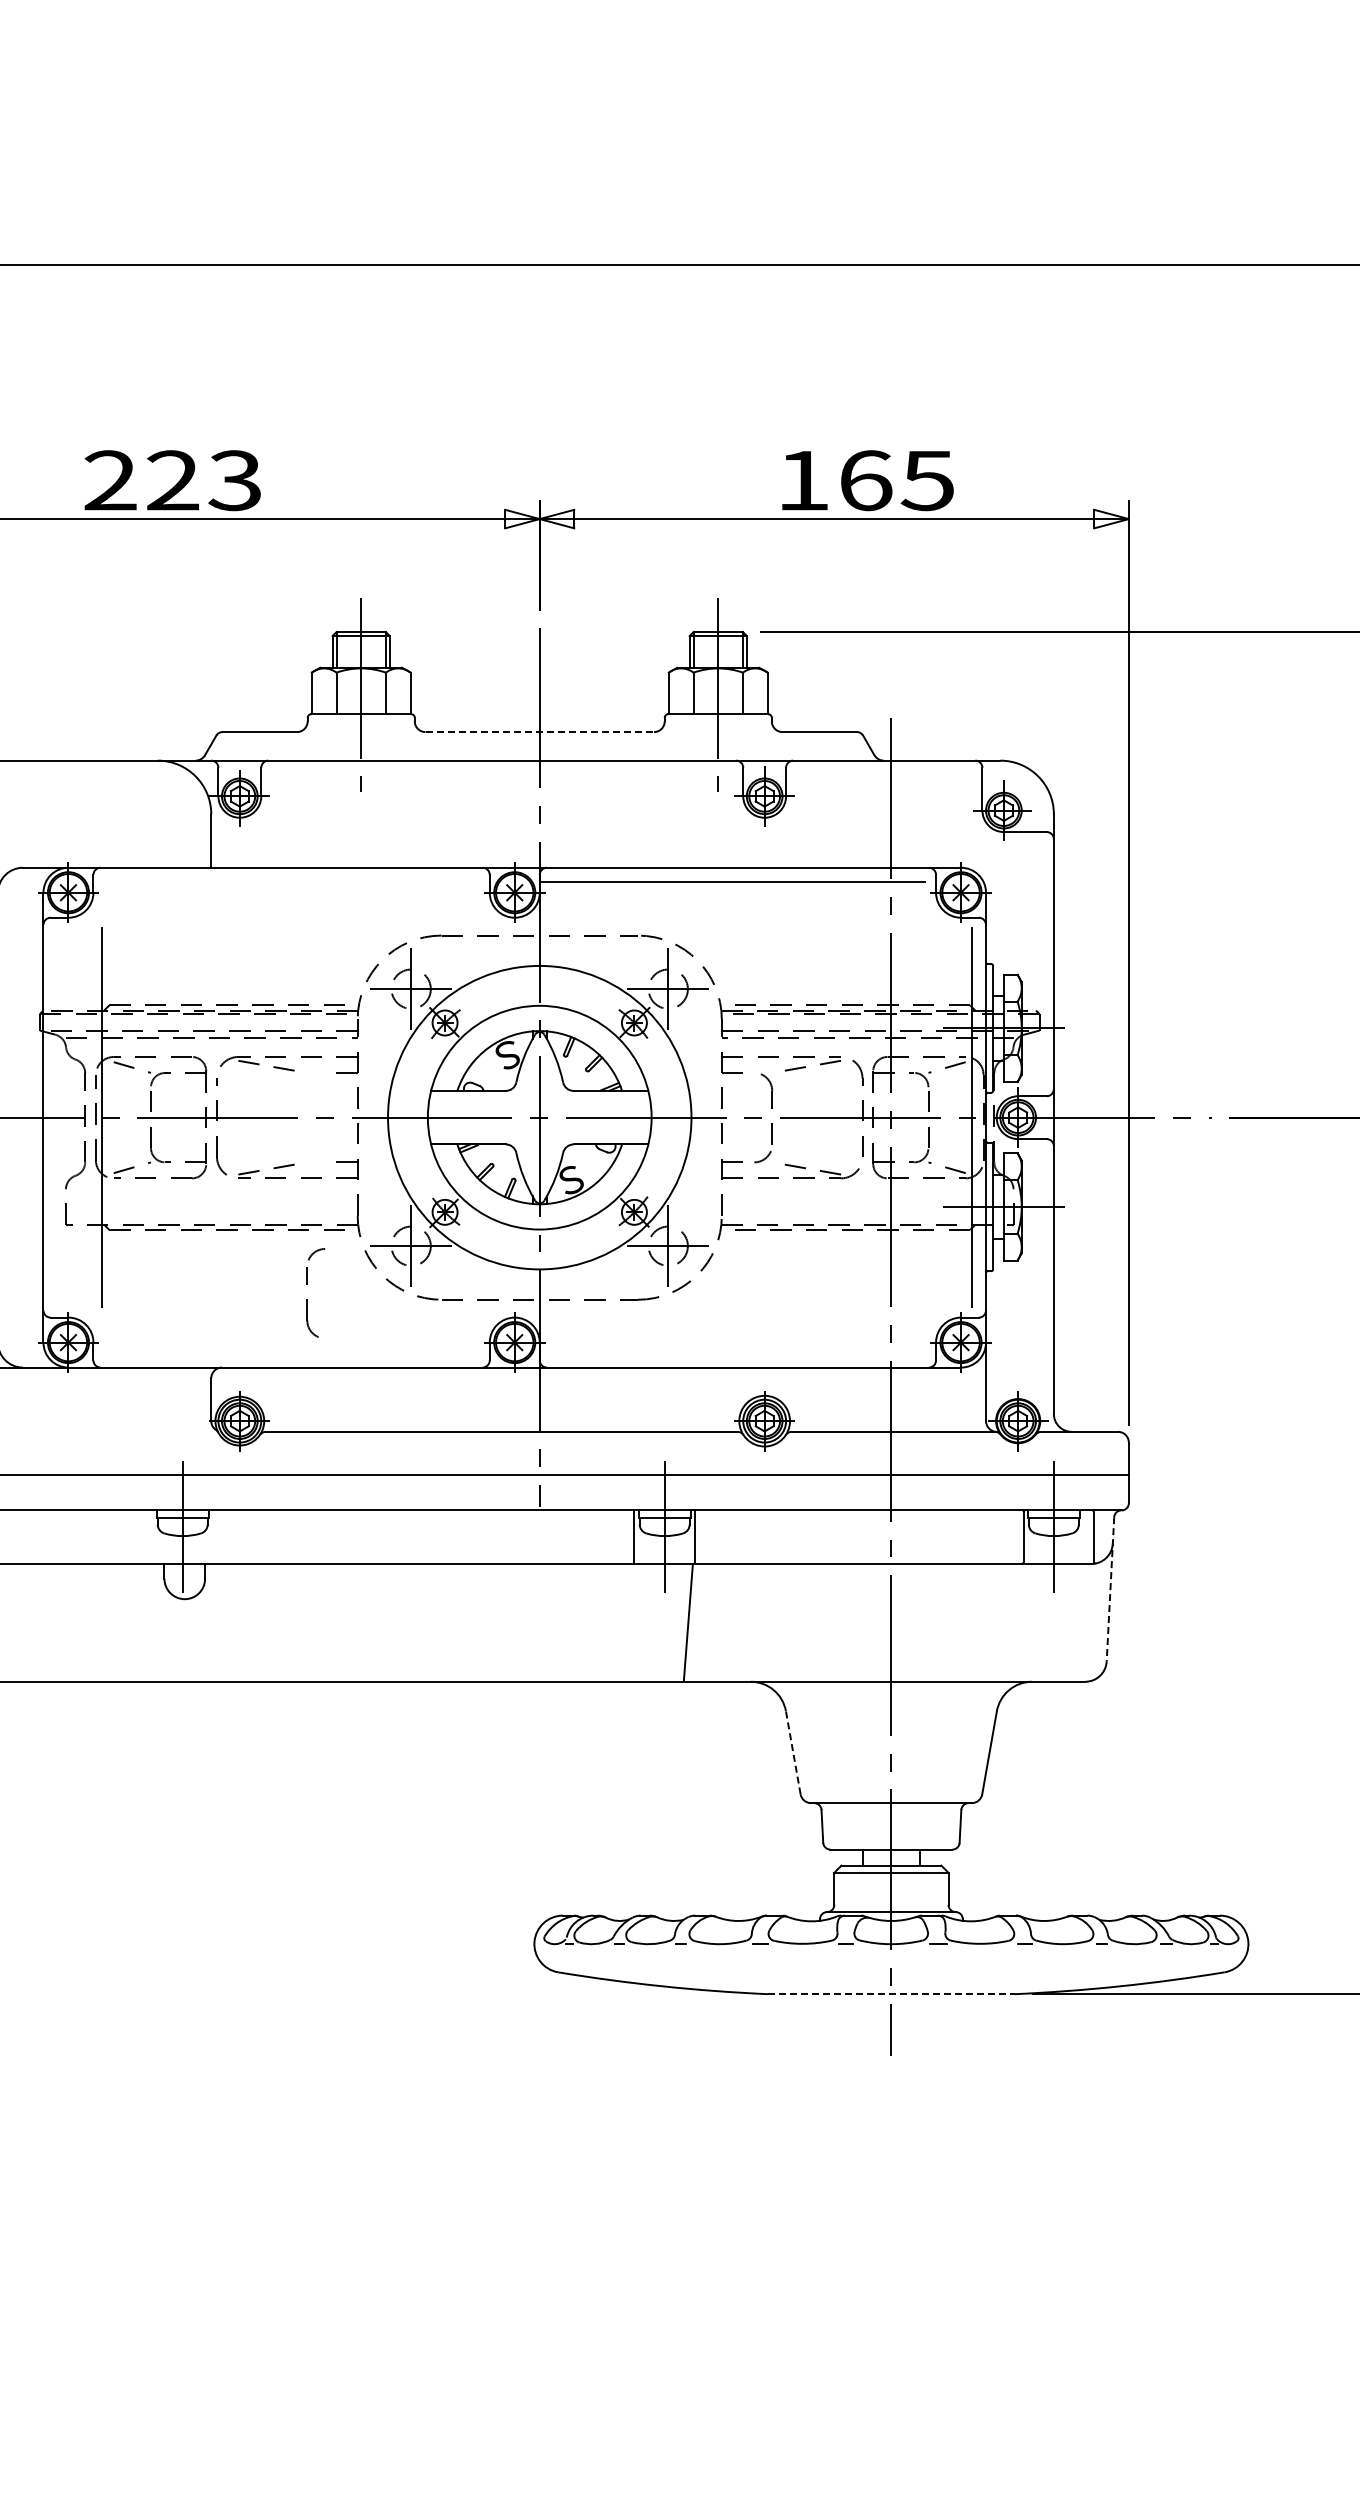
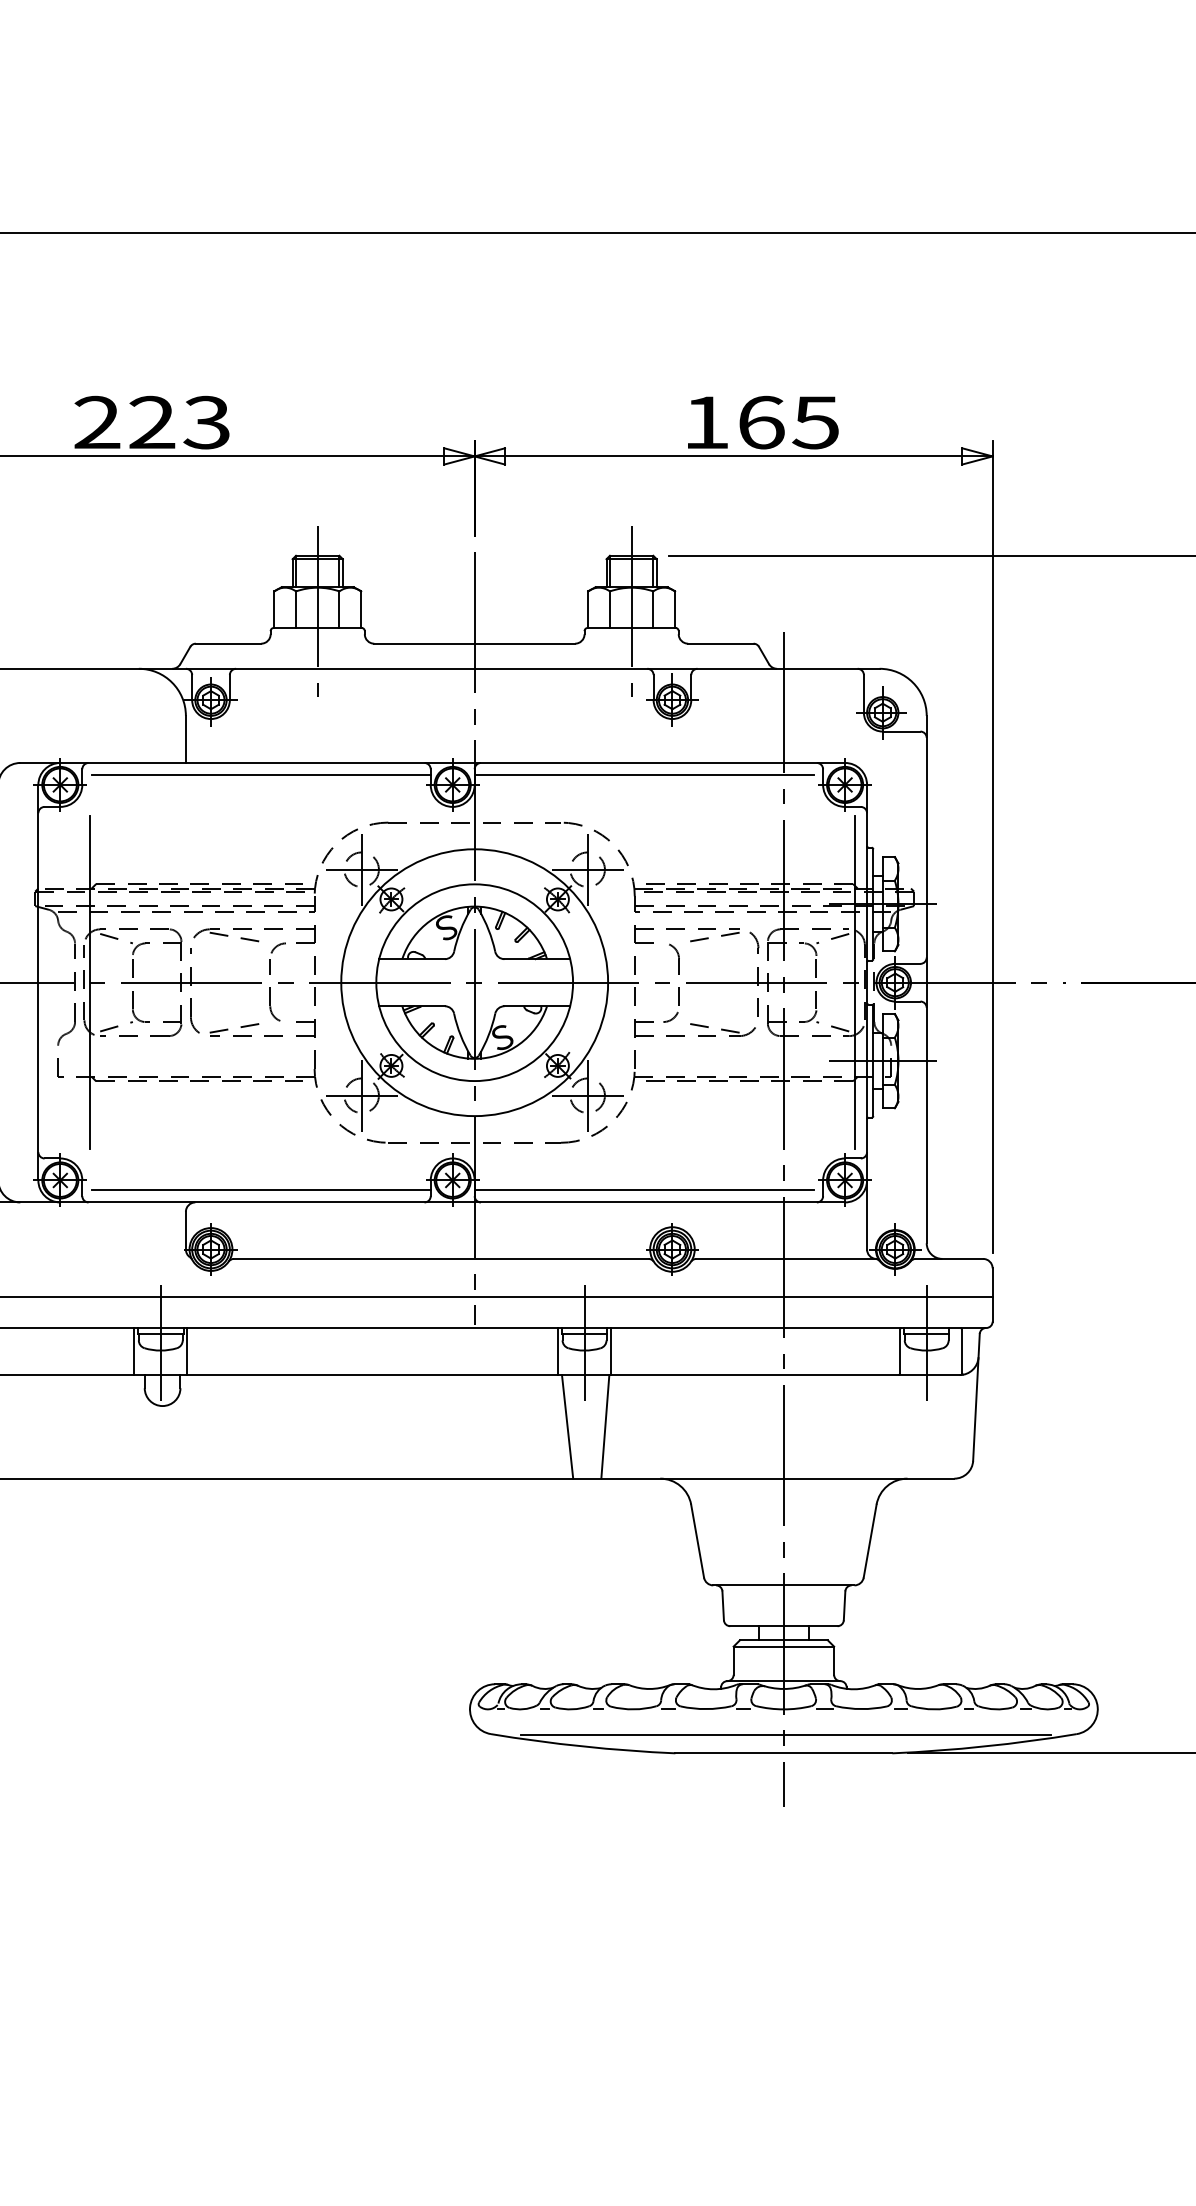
line: (540, 732) -> (475, 644), dashed -> solid
line: (296, 881) -> (260, 775), added
part: (307, 1299) -> (270, 987), moved
line: (296, 1353) -> (260, 1190), added
line: (732, 1353) -> (644, 1190), added
line: (152, 1536) -> (134, 1350), added
line: (213, 1536) -> (187, 1350), added
line: (1110, 1589) -> (976, 1397), dashed -> solid
line: (645, 1622) -> (567, 1426), added
line: (793, 1752) -> (697, 1540), dashed -> solid
line: (893, 1972) -> (785, 1734), added
line: (891, 1994) -> (783, 1753), dashed -> solid

